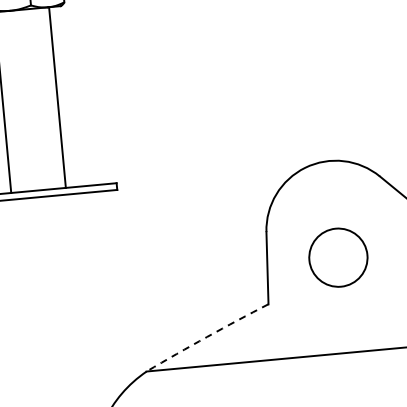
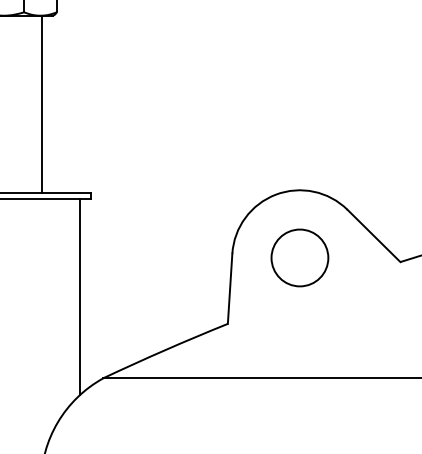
circle: (337, 257) -> (299, 257), moved
line: (115, 290) -> (80, 296), added
arc: (207, 337) -> (165, 350), dashed -> solid

